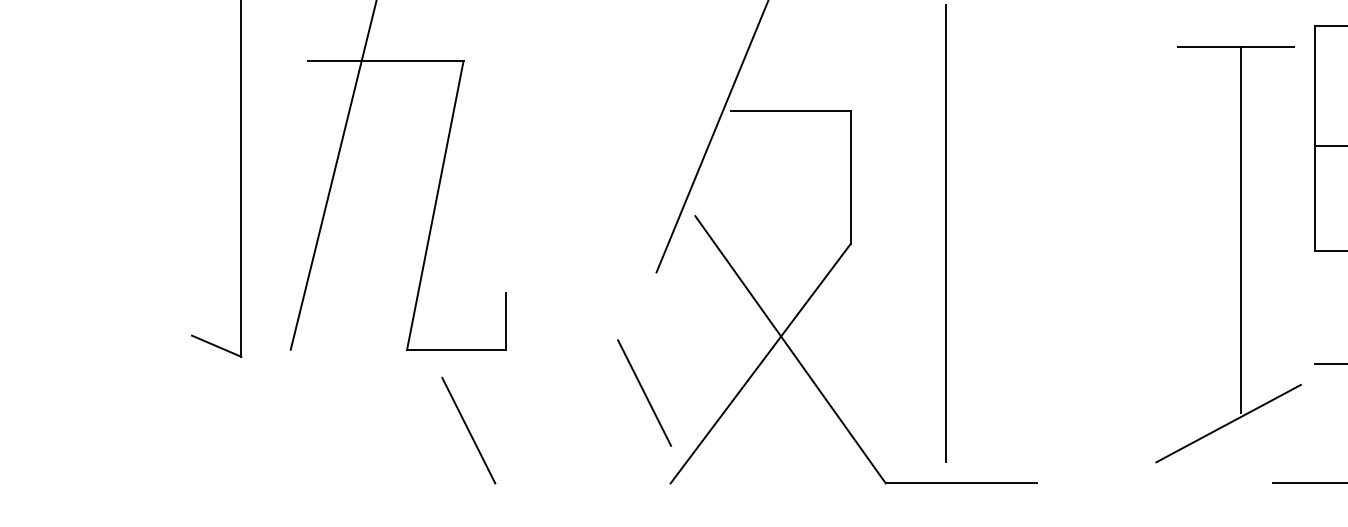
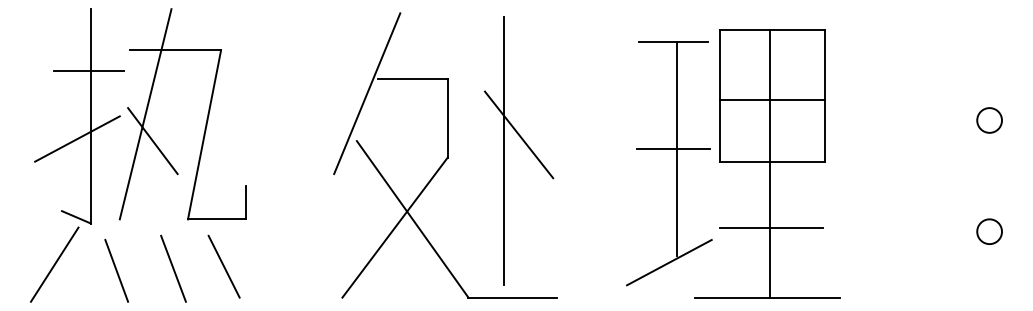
line: (237, 97) -> (88, 71), added
line: (971, 204) -> (518, 134), added
line: (218, 211) -> (77, 138), added
line: (346, 216) -> (152, 141), added
line: (1235, 230) -> (673, 149), added
line: (643, 392) -> (326, 244), removed
line: (179, 426) -> (54, 264), added
line: (382, 433) -> (173, 268), added
line: (285, 437) -> (116, 270), added

